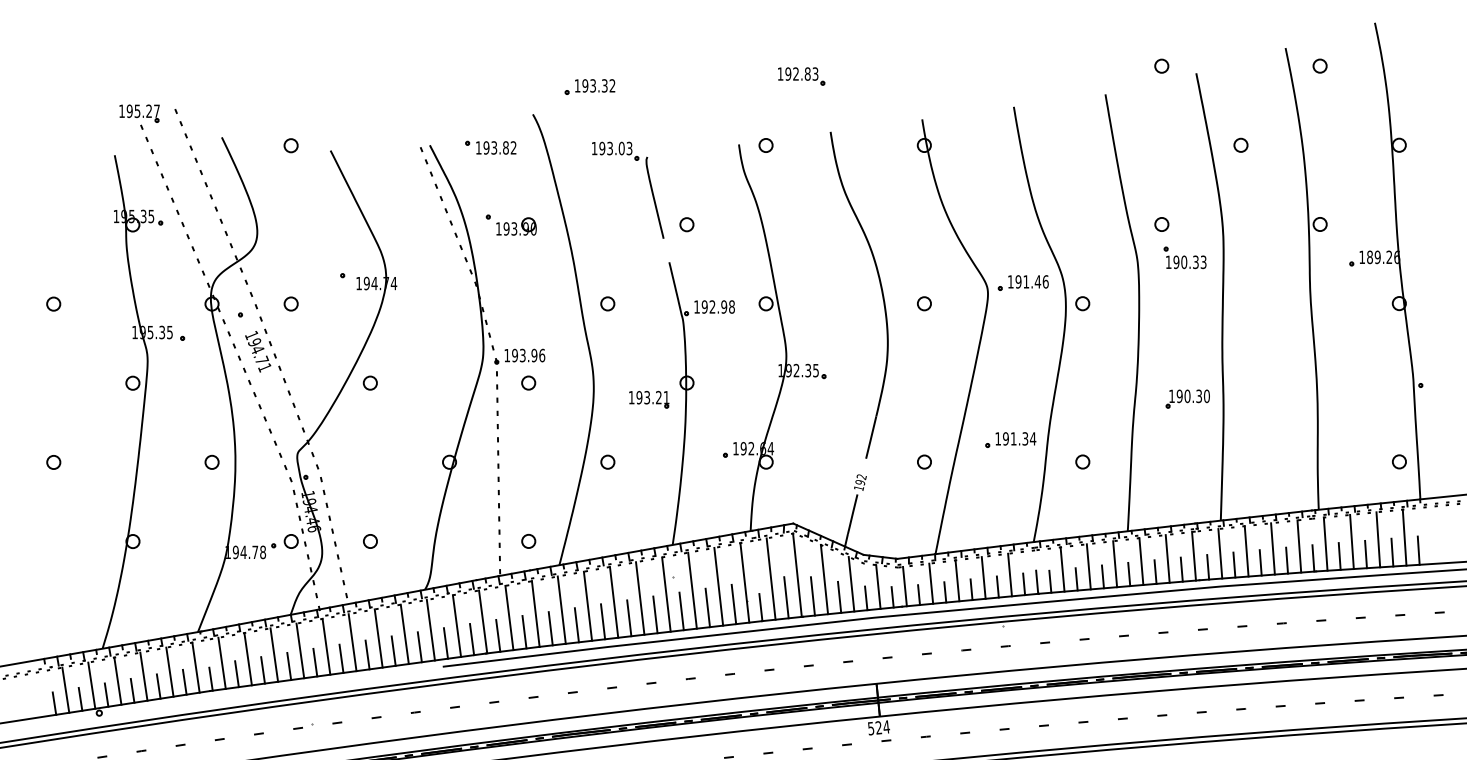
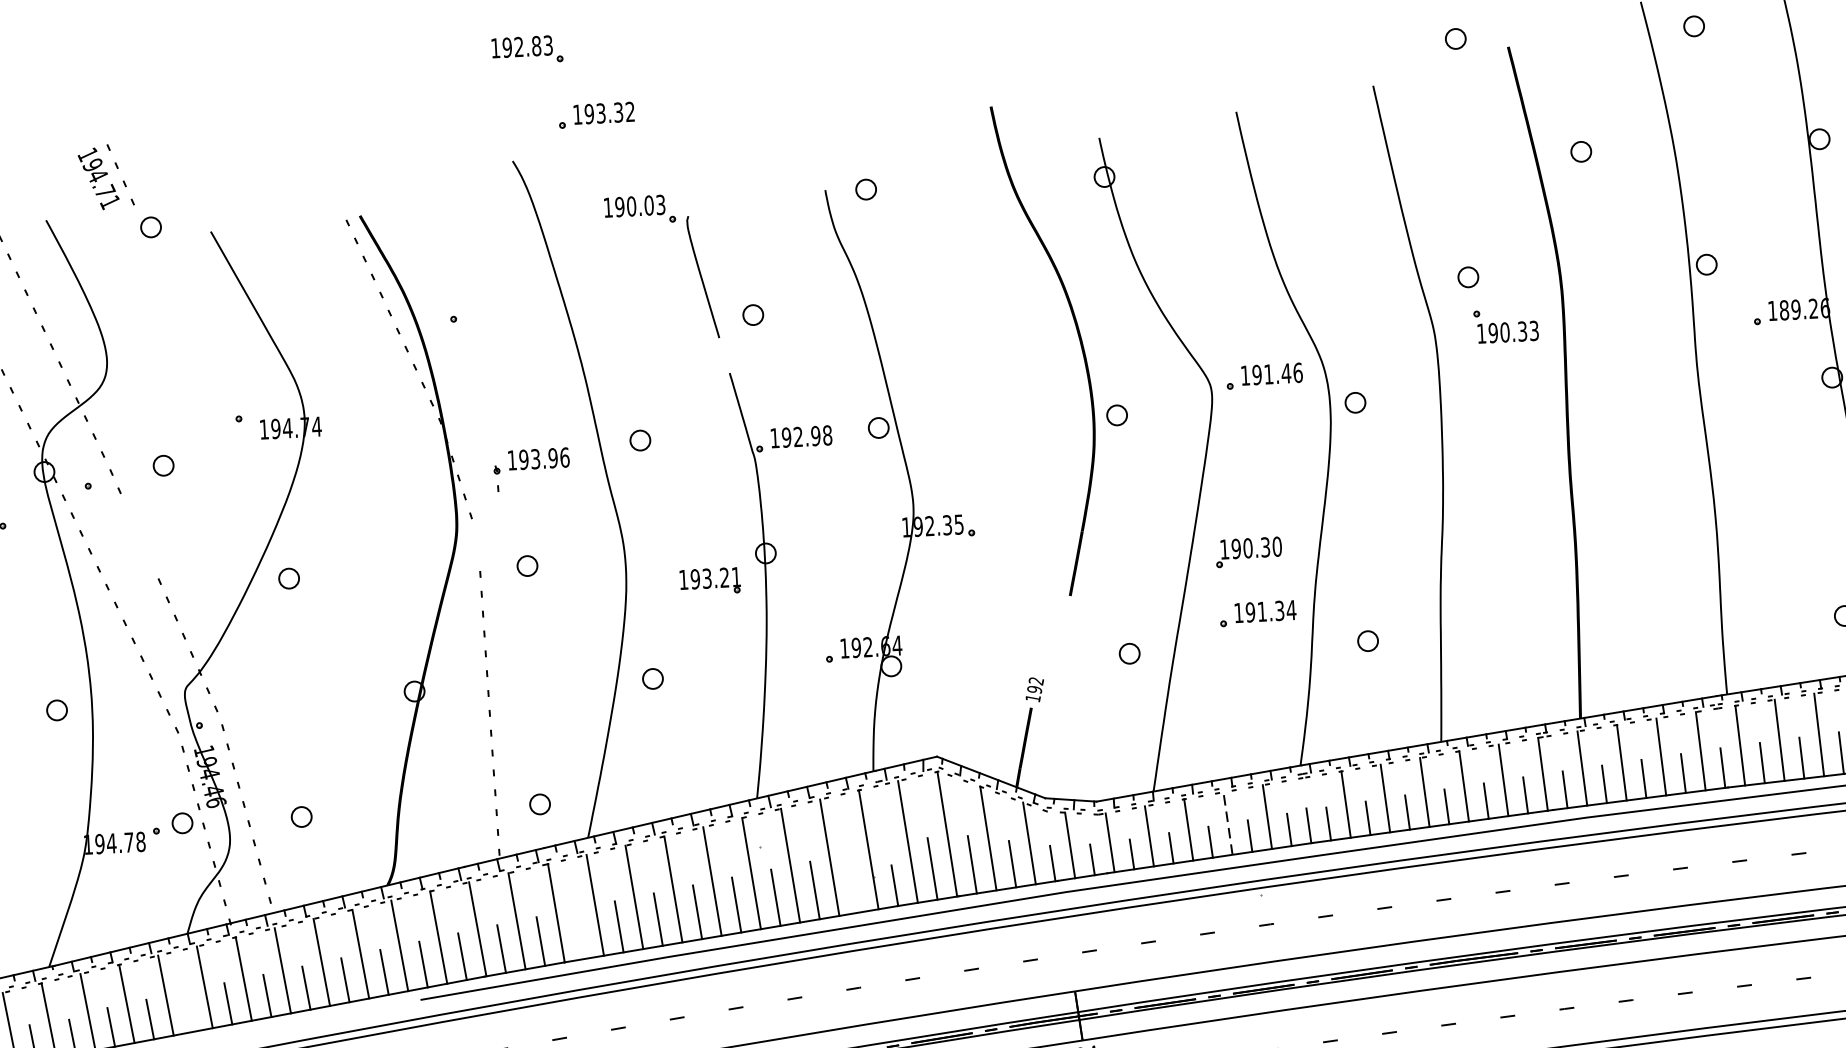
part: (801, 76) -> (527, 50), moved
part: (490, 147) -> (451, 214), removed
text: (610, 148) -> (632, 206), 193.03 -> 190.03
part: (516, 226) -> (496, 331), removed
part: (880, 288) -> (1078, 338), moved
part: (263, 350) -> (106, 176), moved
part: (519, 362) -> (531, 469), moved
part: (1187, 398) -> (1248, 551), moved
line: (983, 577) -> (1227, 822), solid -> dashed
line: (733, 604) -> (853, 883), removed
line: (550, 628) -> (579, 933), removed
line: (289, 666) -> (189, 1011), removed

